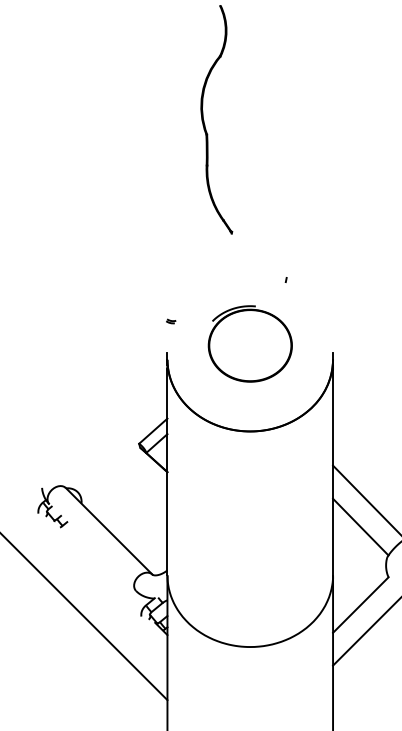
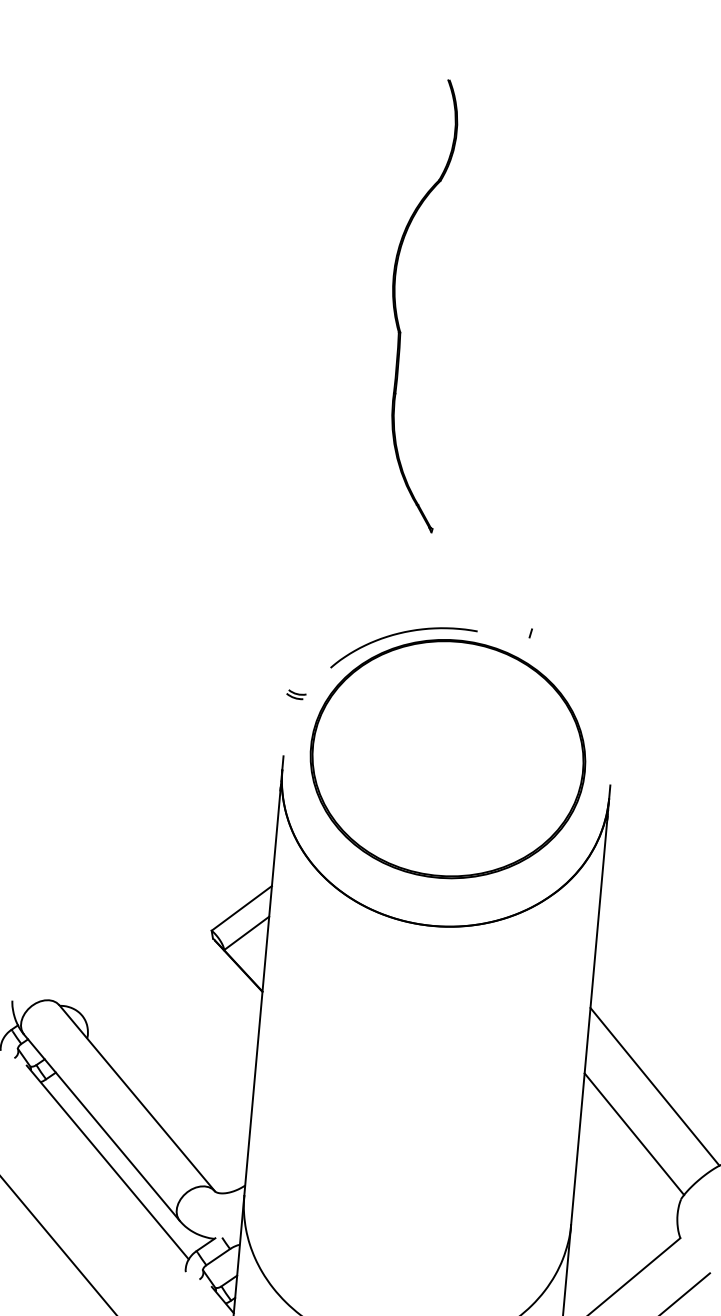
part: (250, 343) -> (449, 752), size x1.67
line: (92, 547) -> (101, 1127), added
line: (97, 564) -> (108, 1161), added

